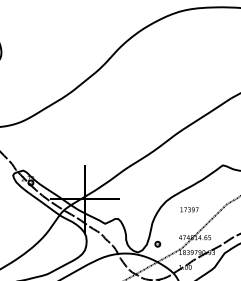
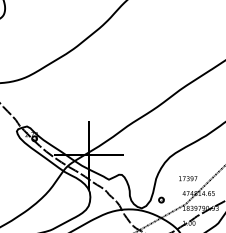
text: (189, 209) -> (188, 178), moved

